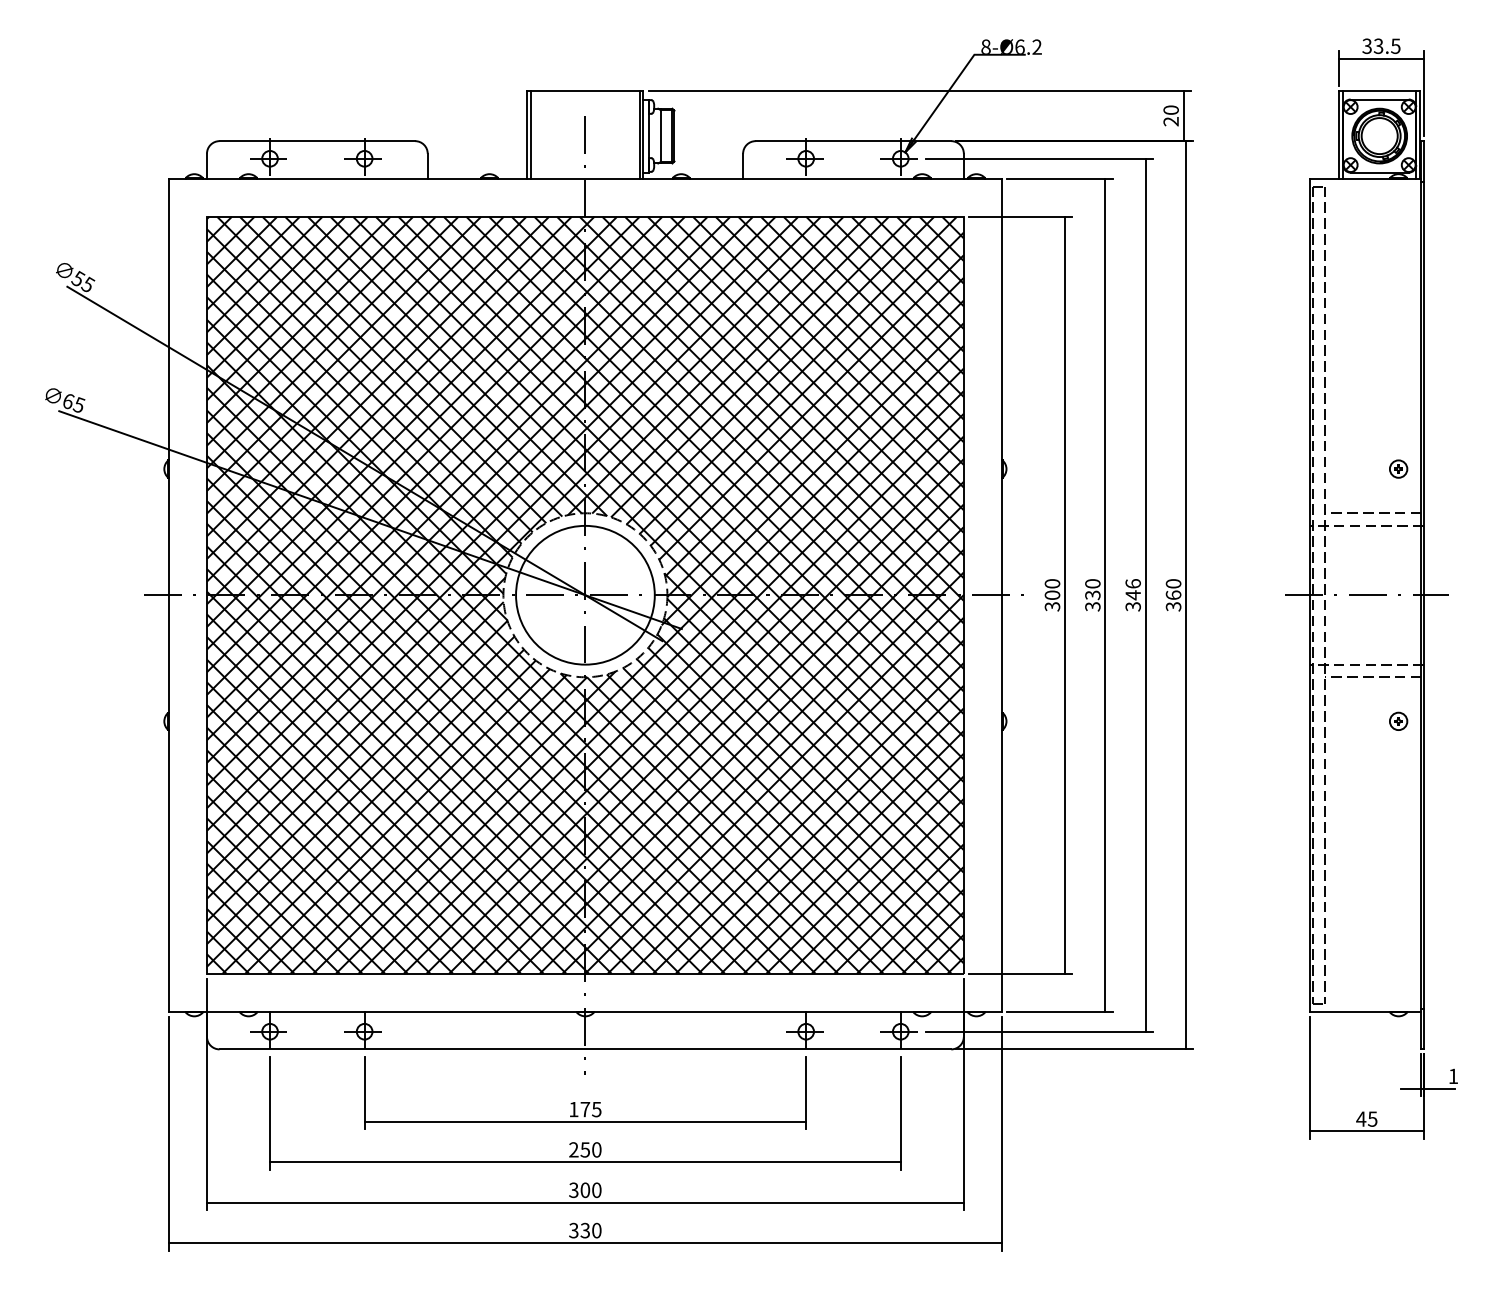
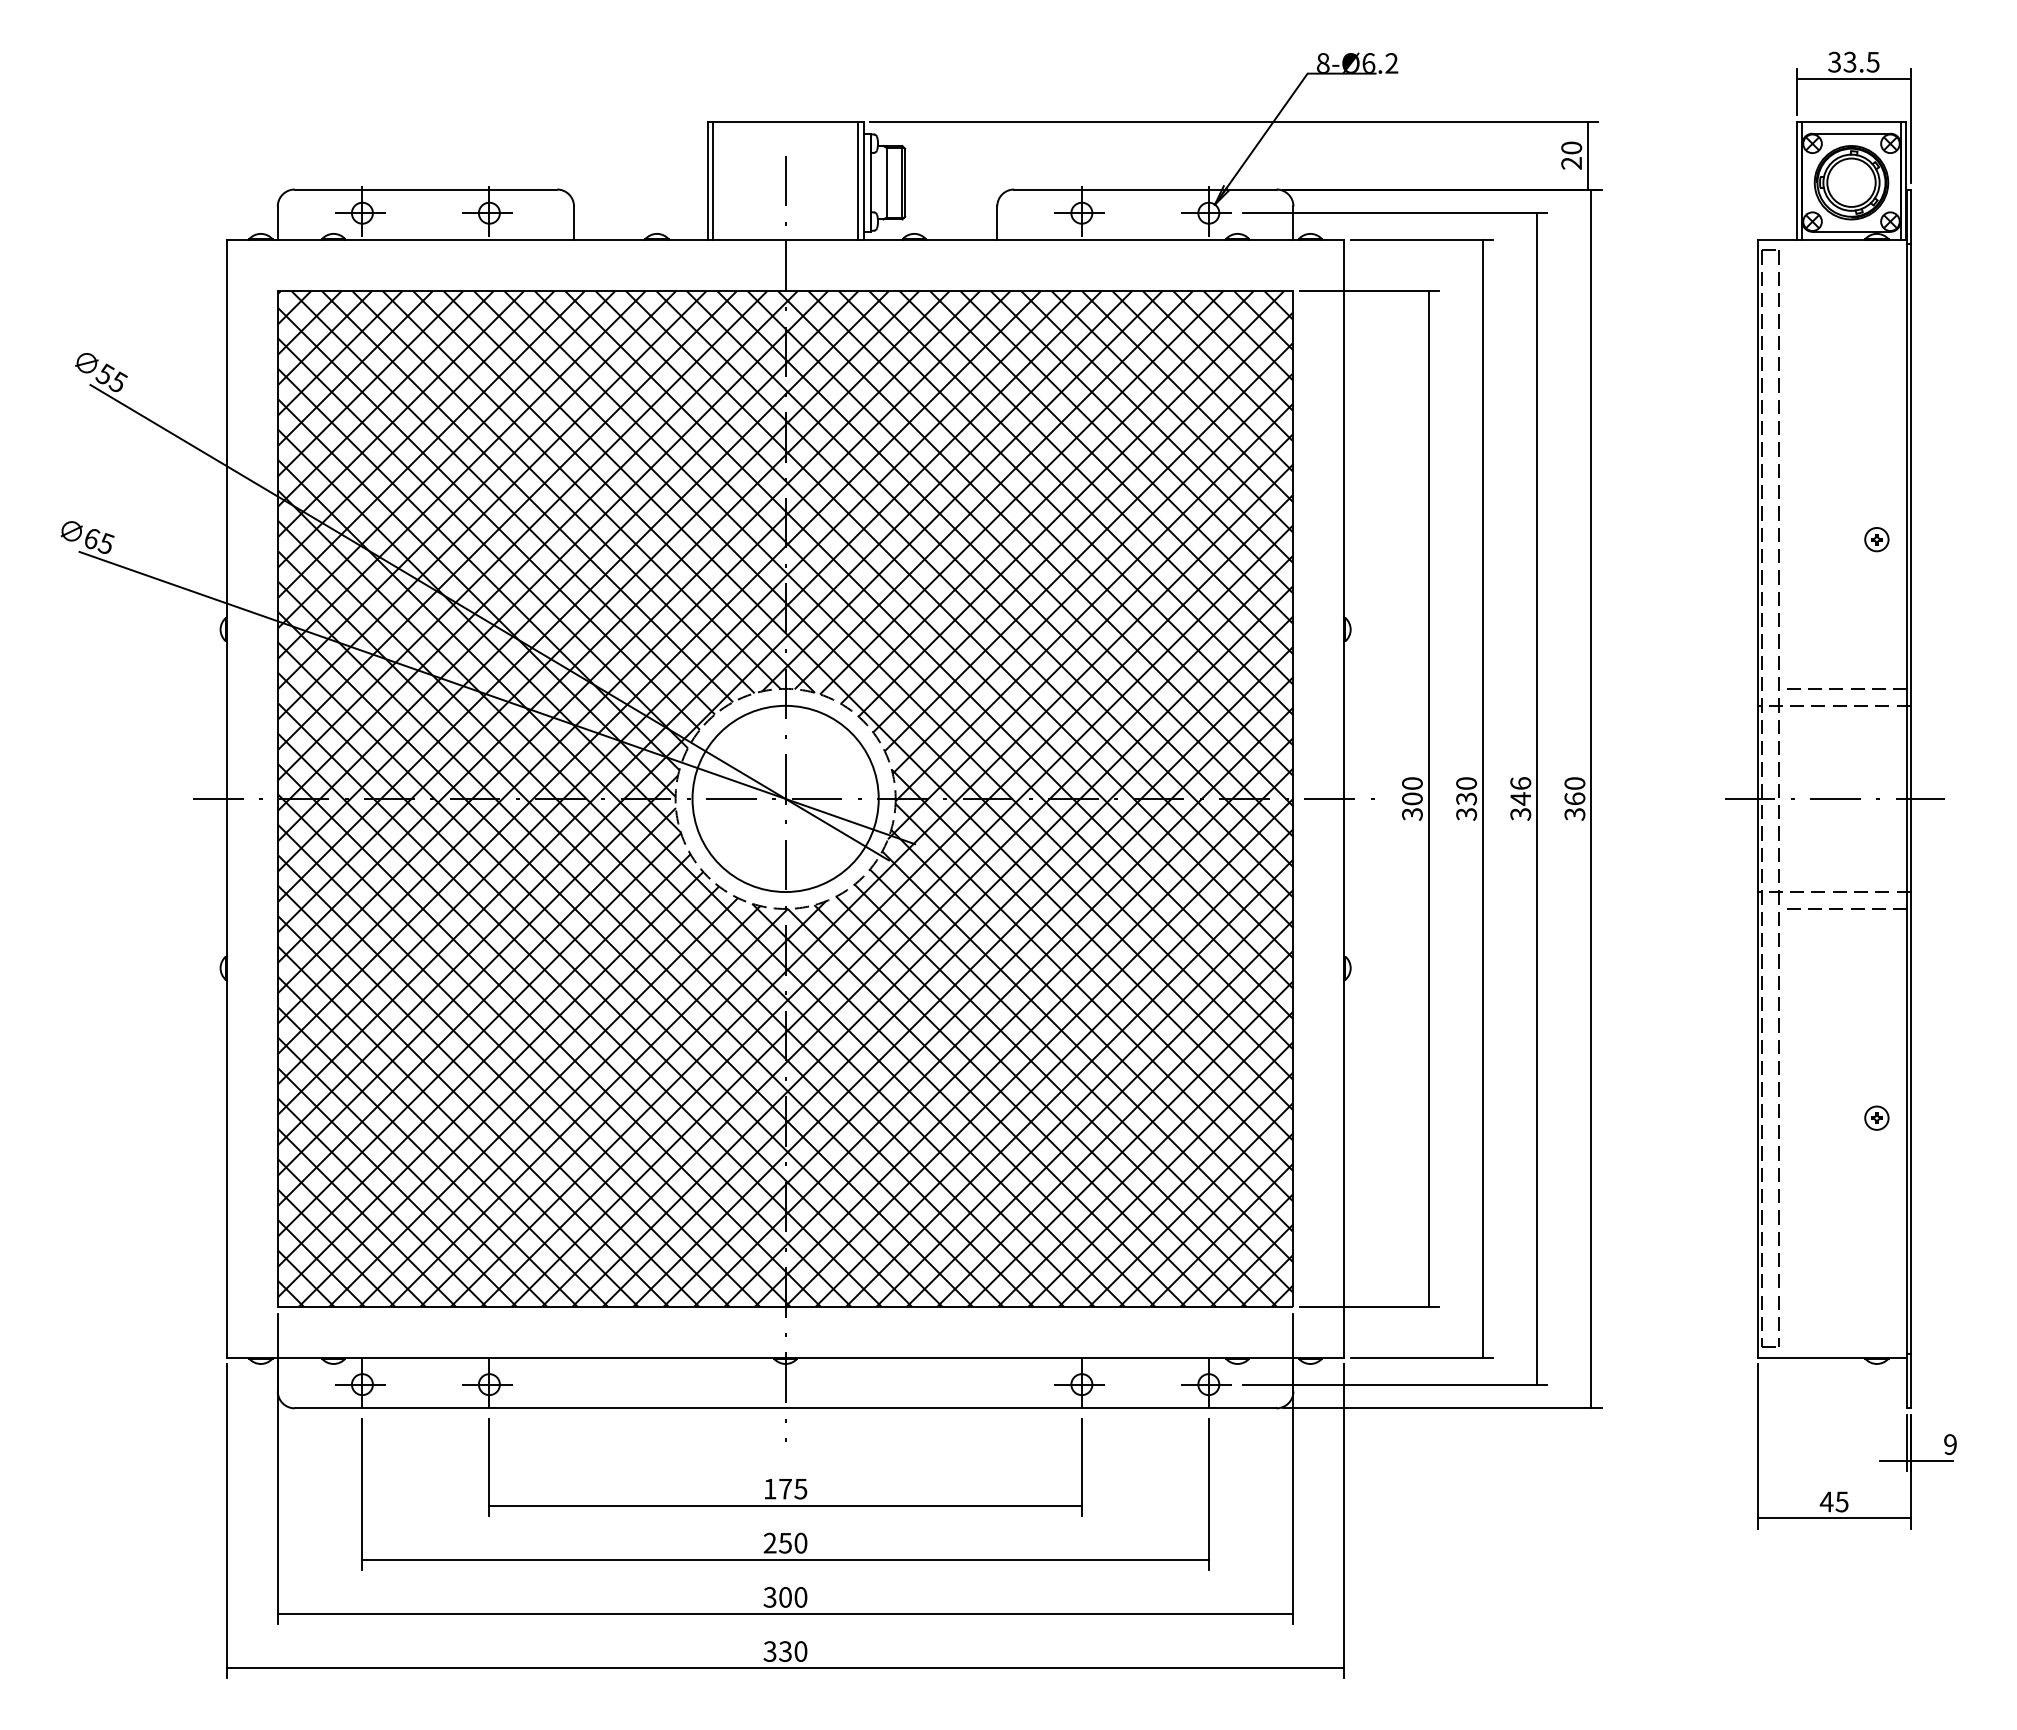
part: (1398, 469) -> (1876, 539), moved
part: (1398, 720) -> (1876, 1117), moved
text: (1453, 1076) -> (1950, 1444), 1 -> 9

